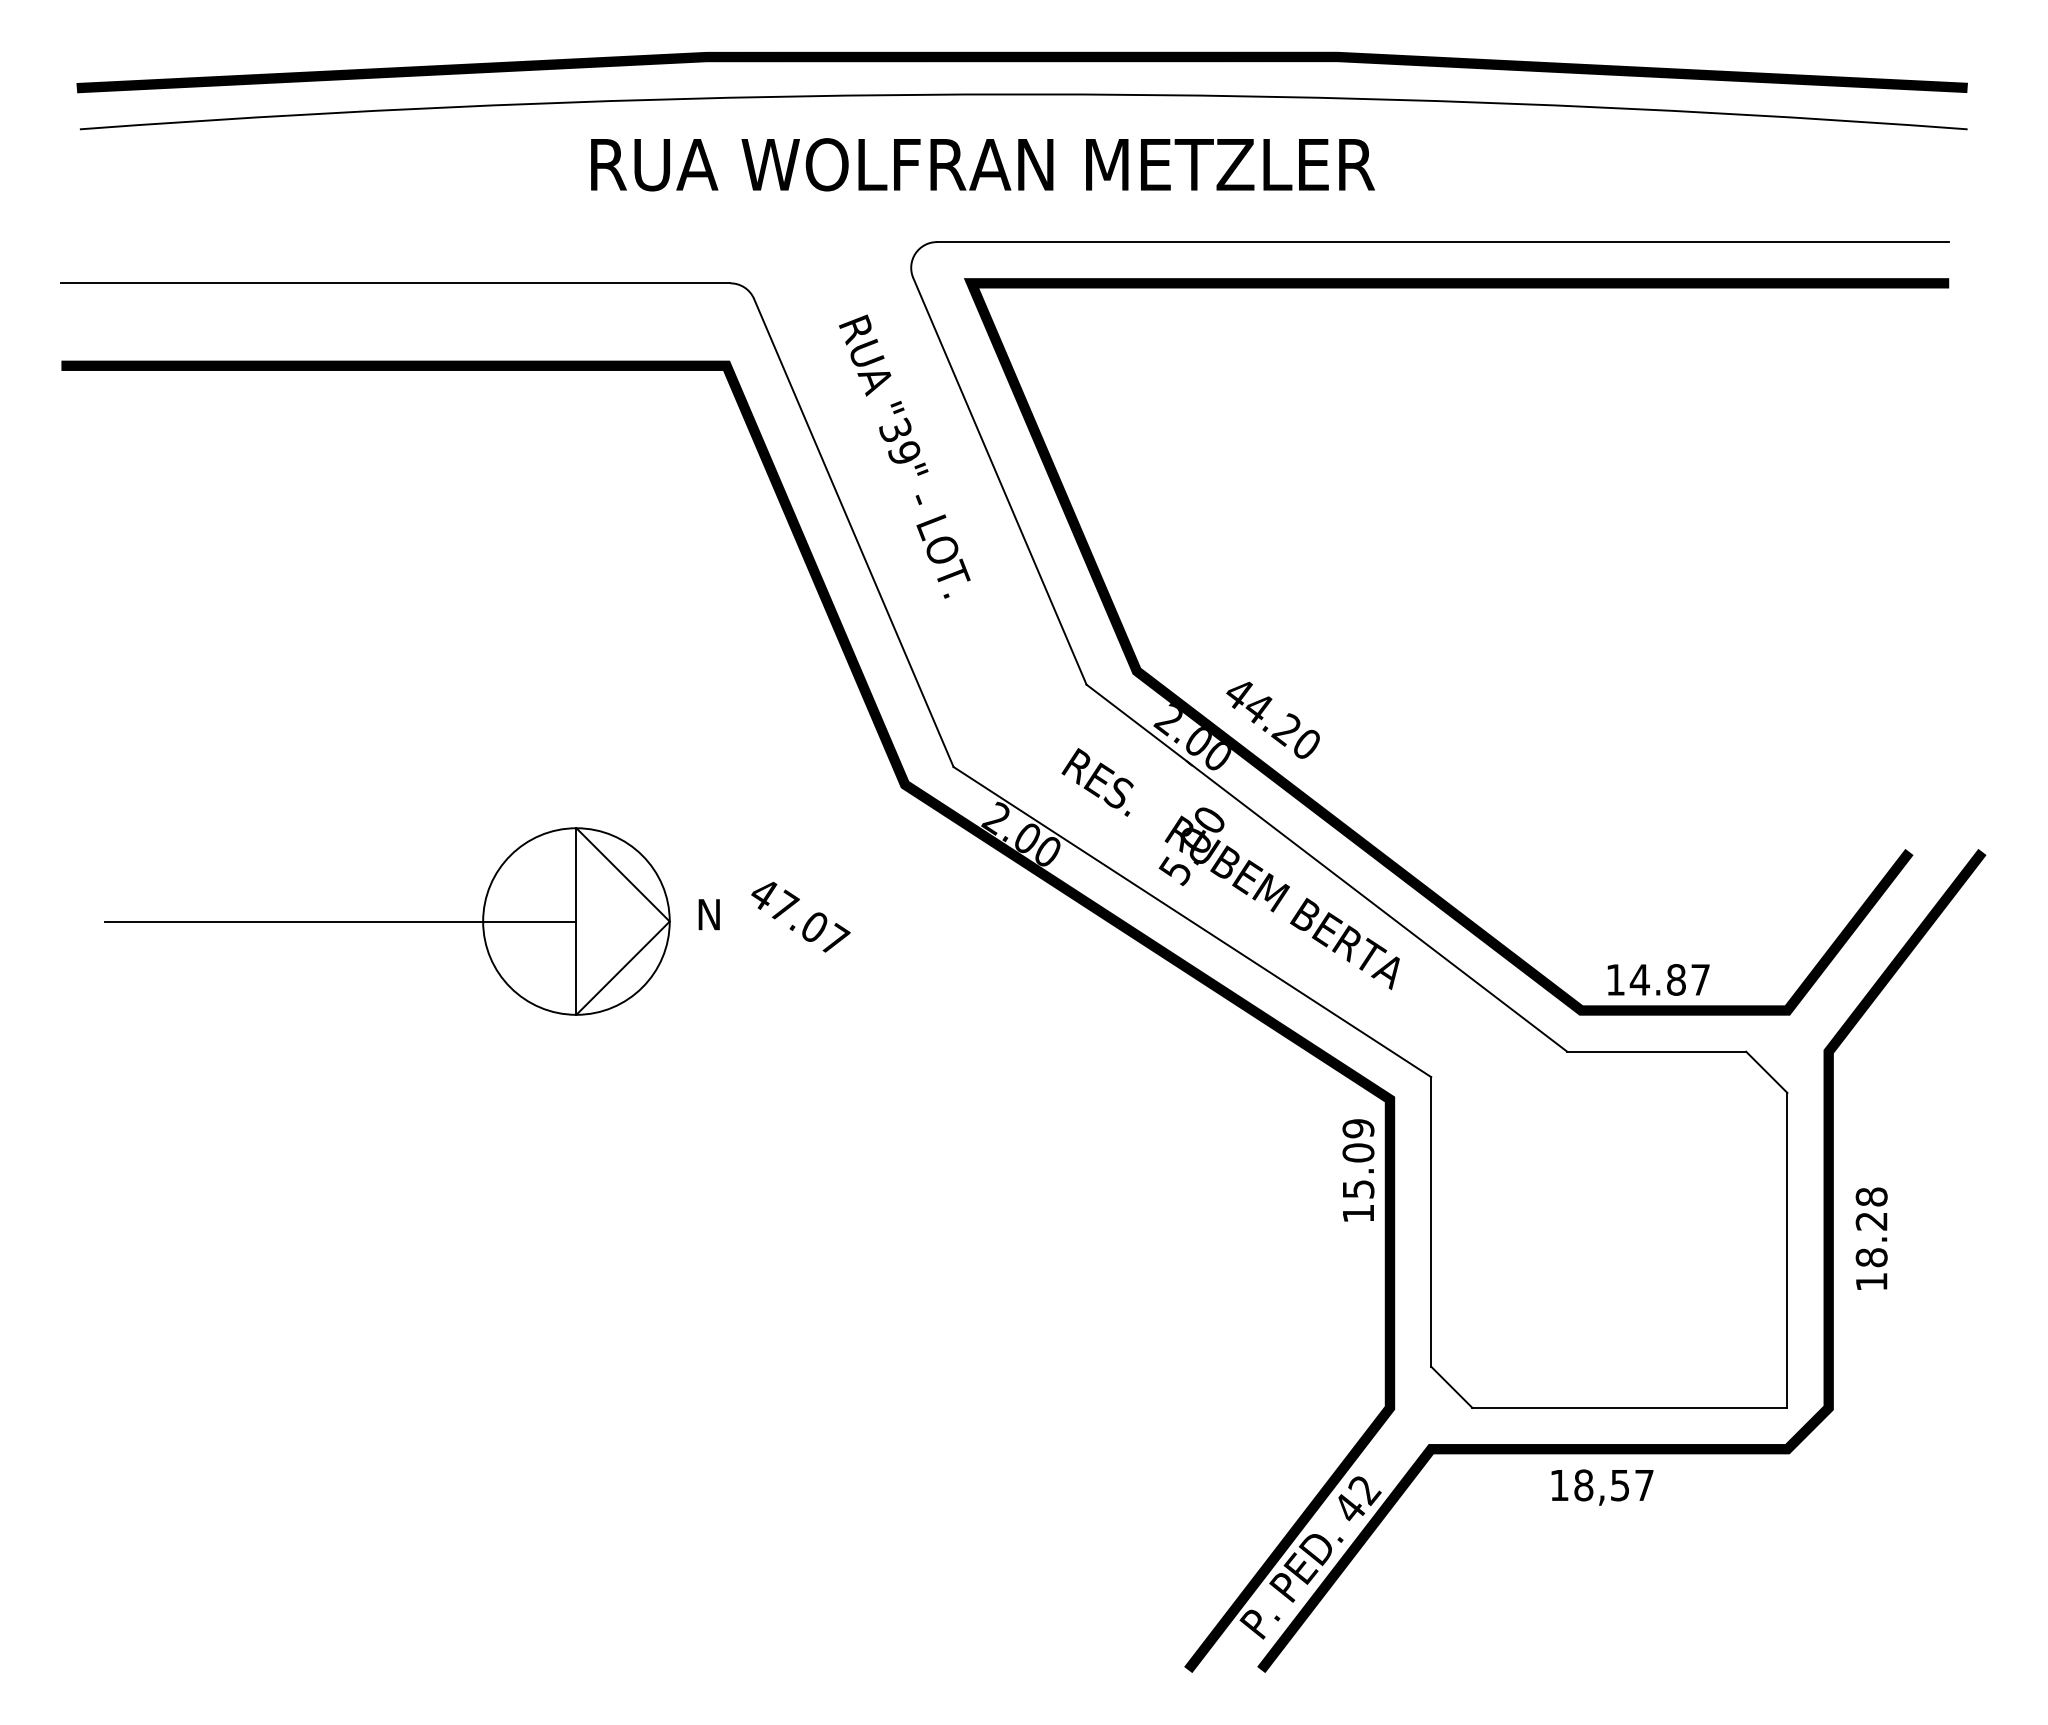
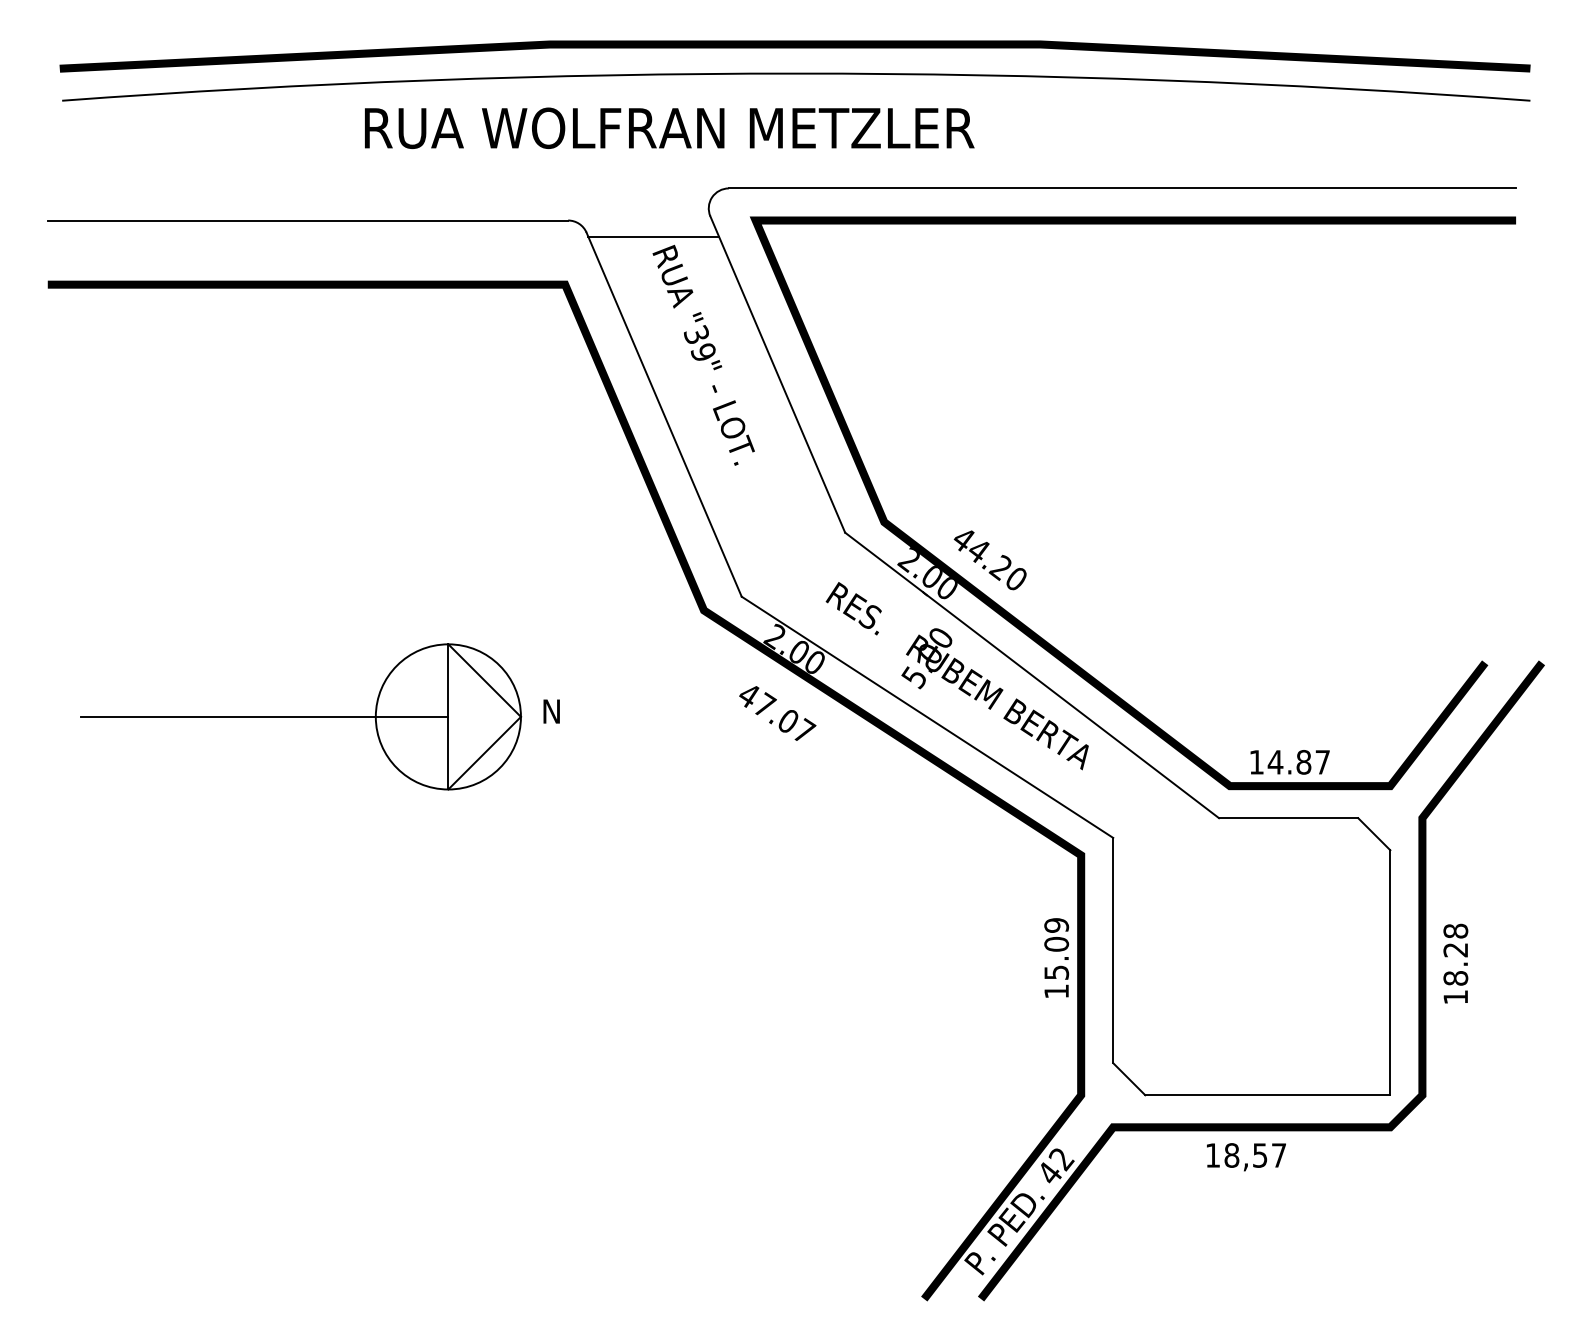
text: (982, 164) -> (669, 128), moved
line: (840, 303) -> (653, 236), added
text: (800, 916) -> (777, 713), moved
text: (1358, 1170) -> (1056, 958), moved

